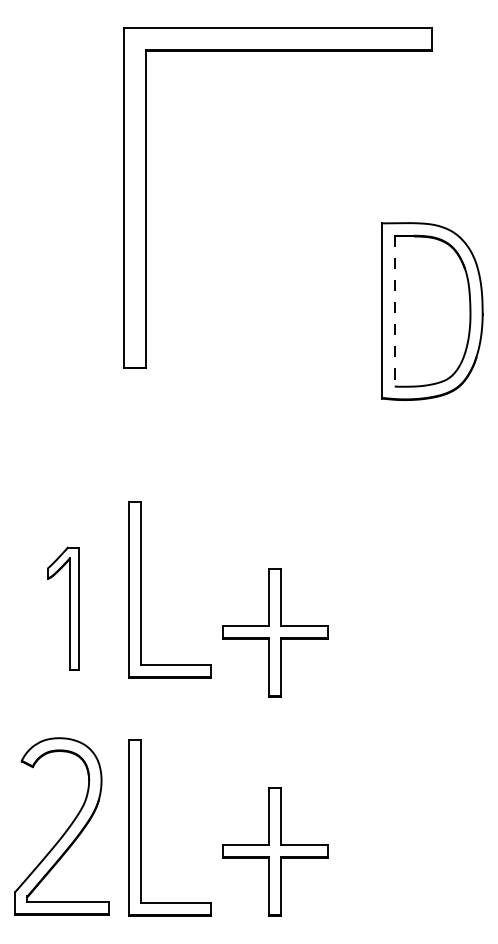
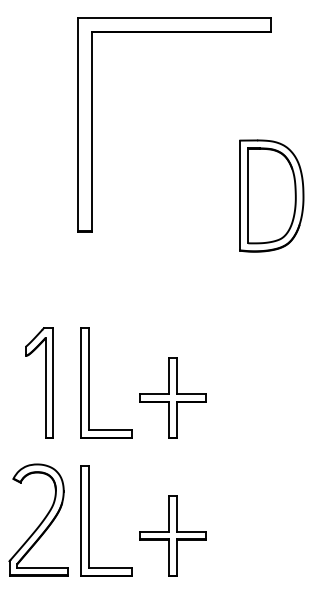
line: (395, 312) -> (248, 196), dashed -> solid
part: (142, 588) -> (89, 382), moved
part: (63, 607) -> (39, 382), size x1.43

